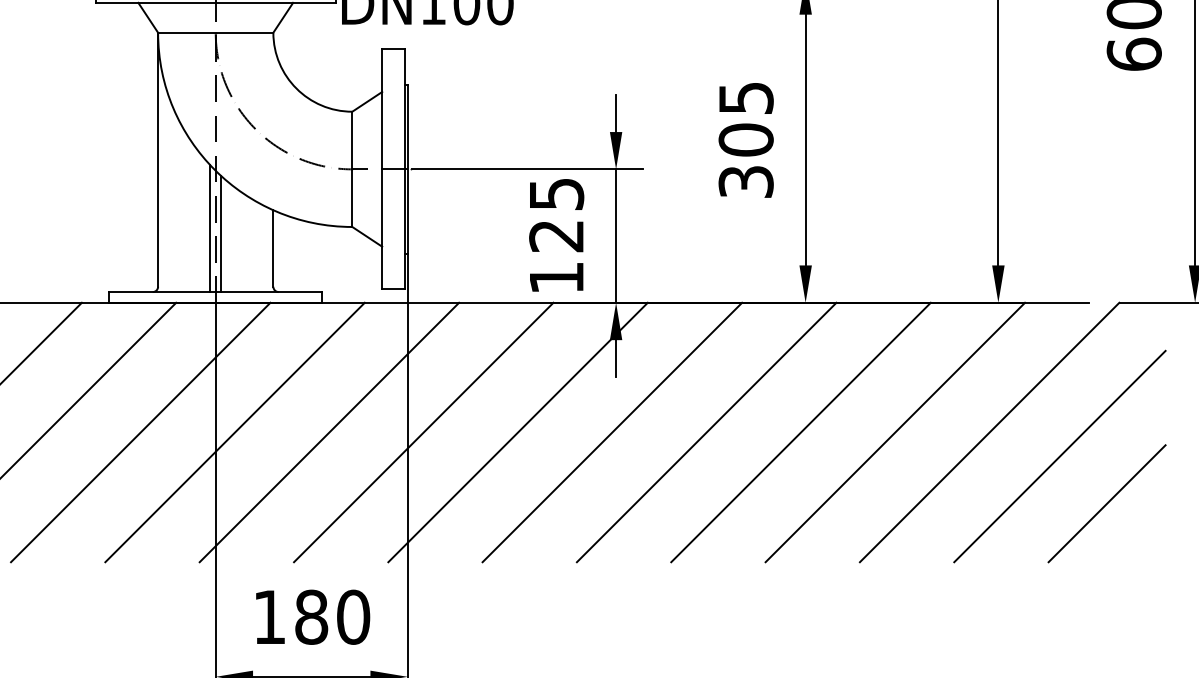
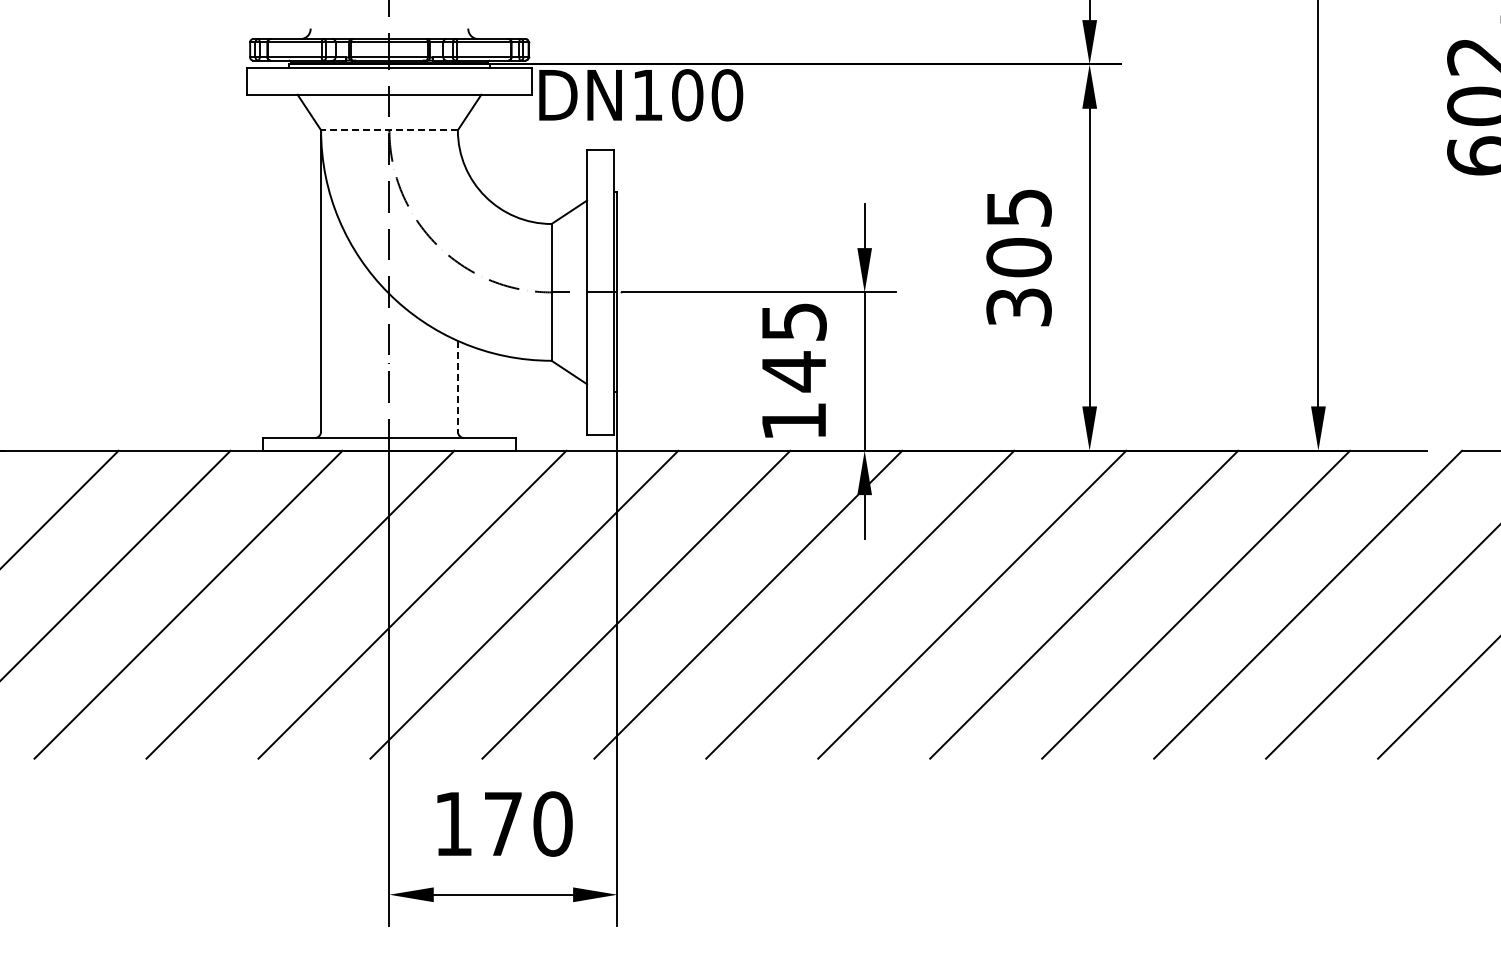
line: (214, 32) -> (388, 130), solid -> dashed
line: (210, 228) -> (383, 362), removed
line: (220, 234) -> (395, 369), removed
text: (556, 236) -> (793, 371), 125 -> 145
line: (273, 248) -> (457, 386), solid -> dashed
text: (311, 616) -> (503, 823), 180 -> 170

